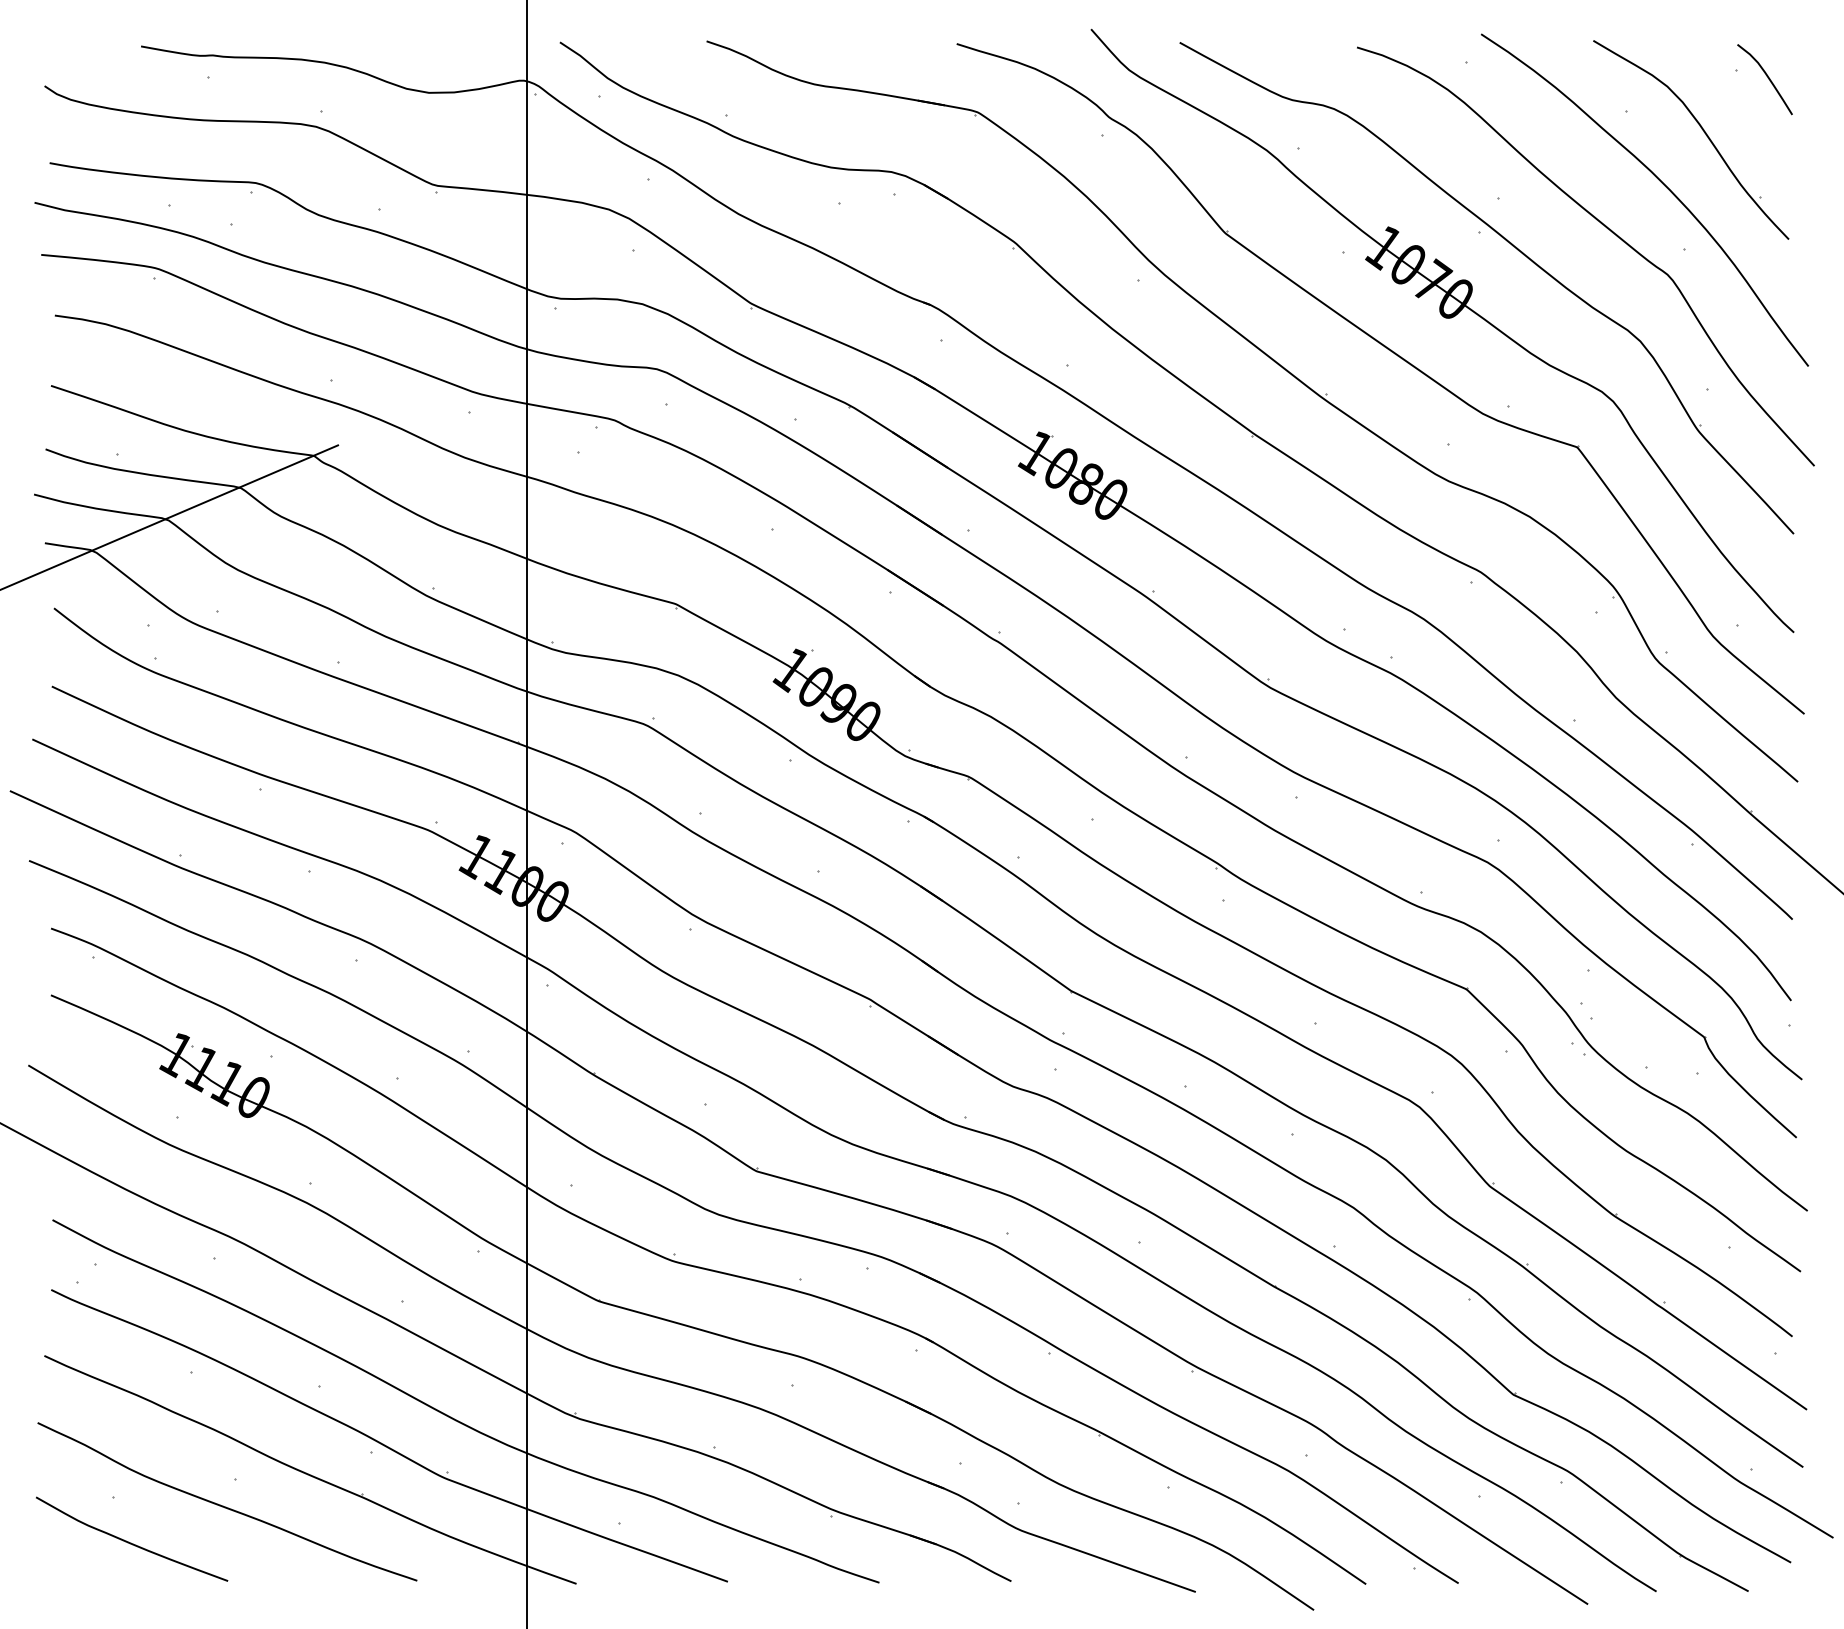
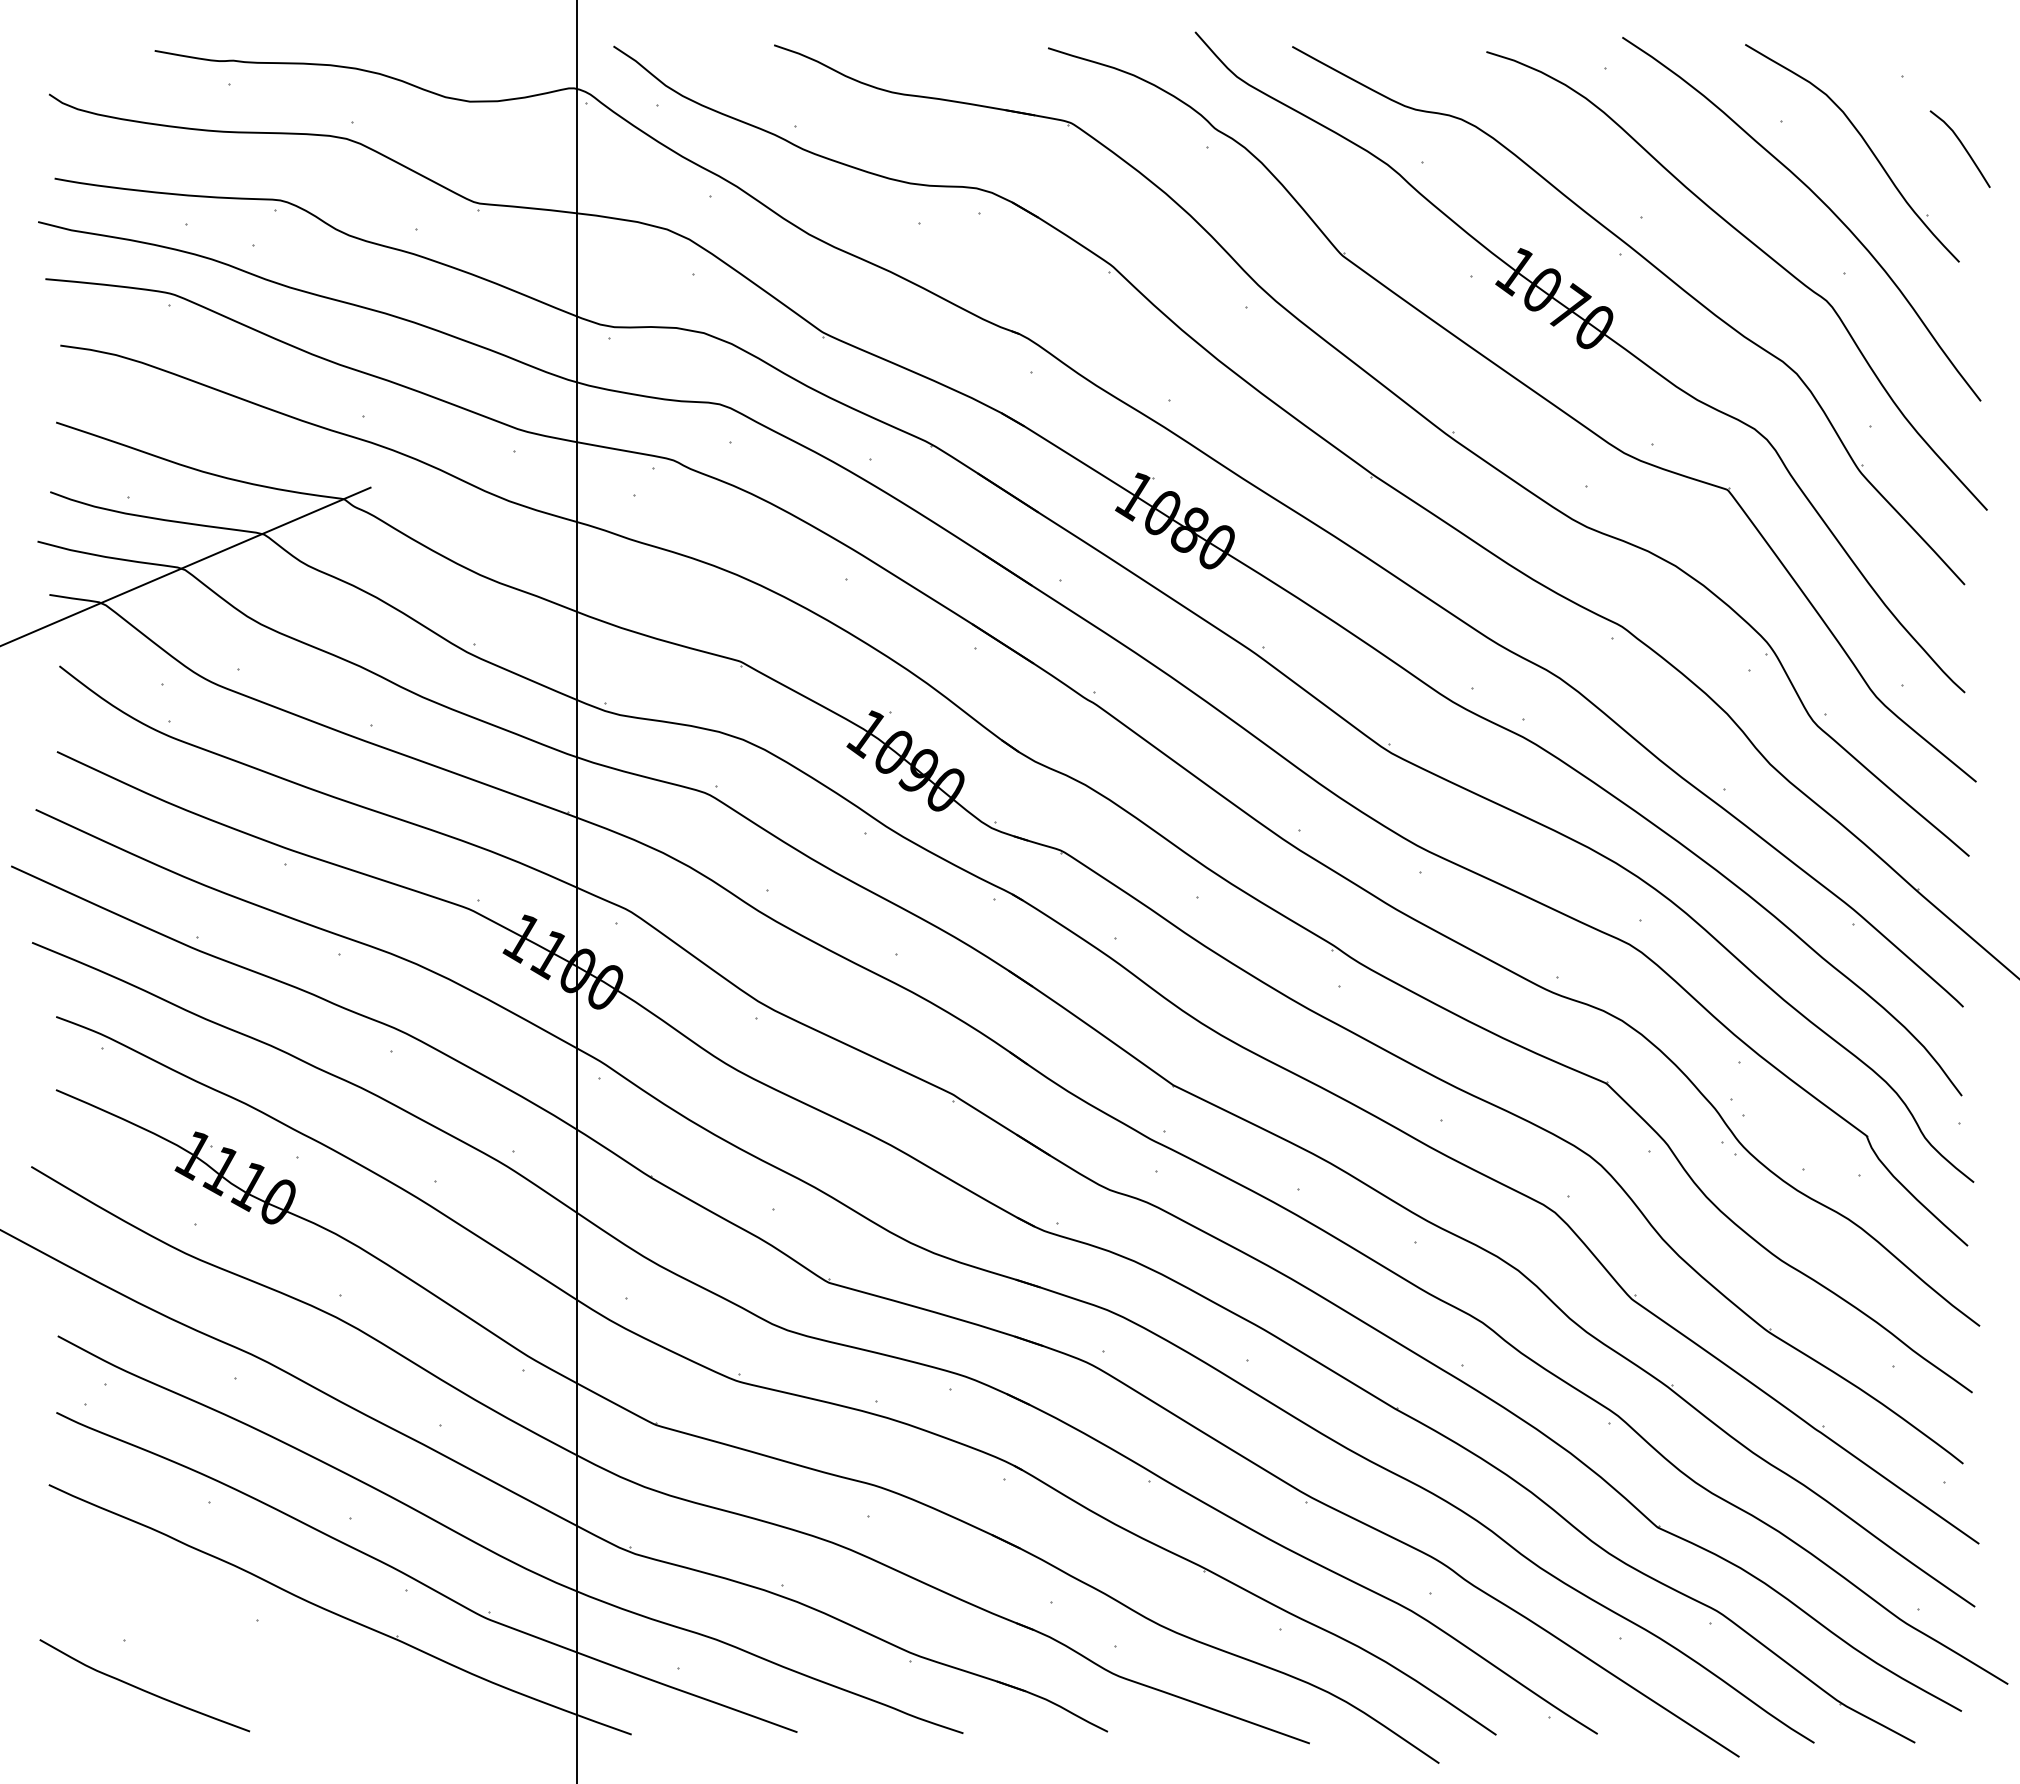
curve: (1766, 76) -> (1961, 145), moved
curve: (224, 1506) -> (246, 1649), removed

